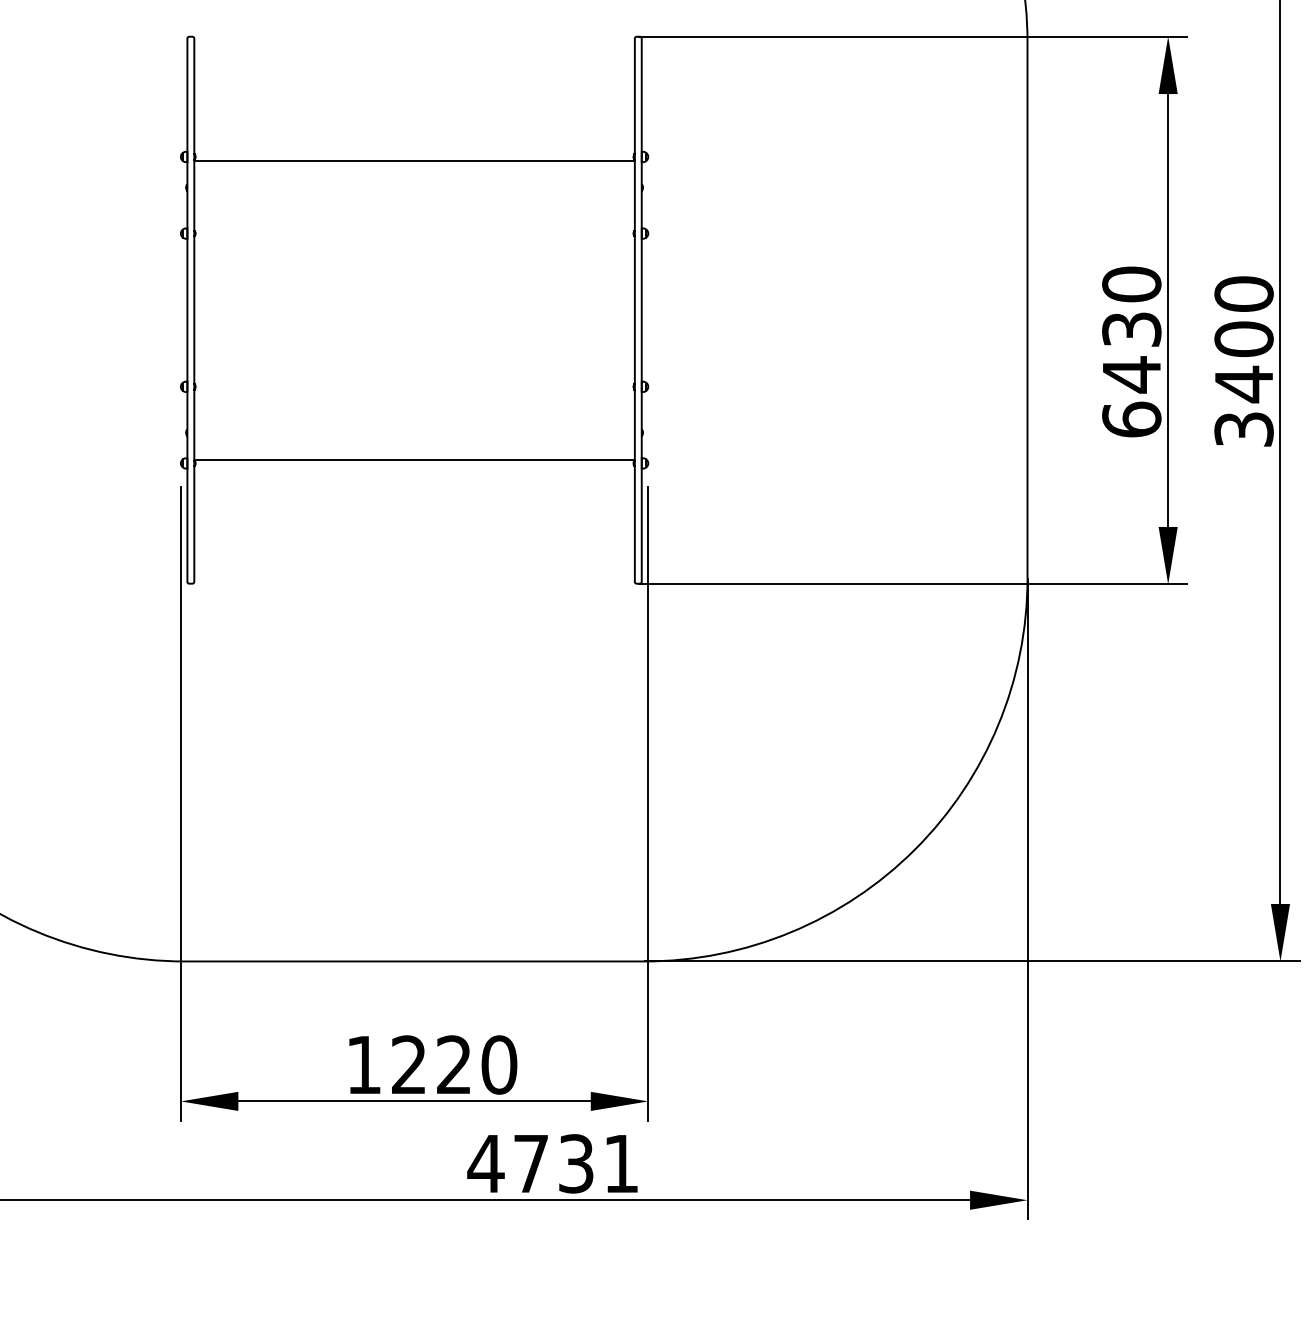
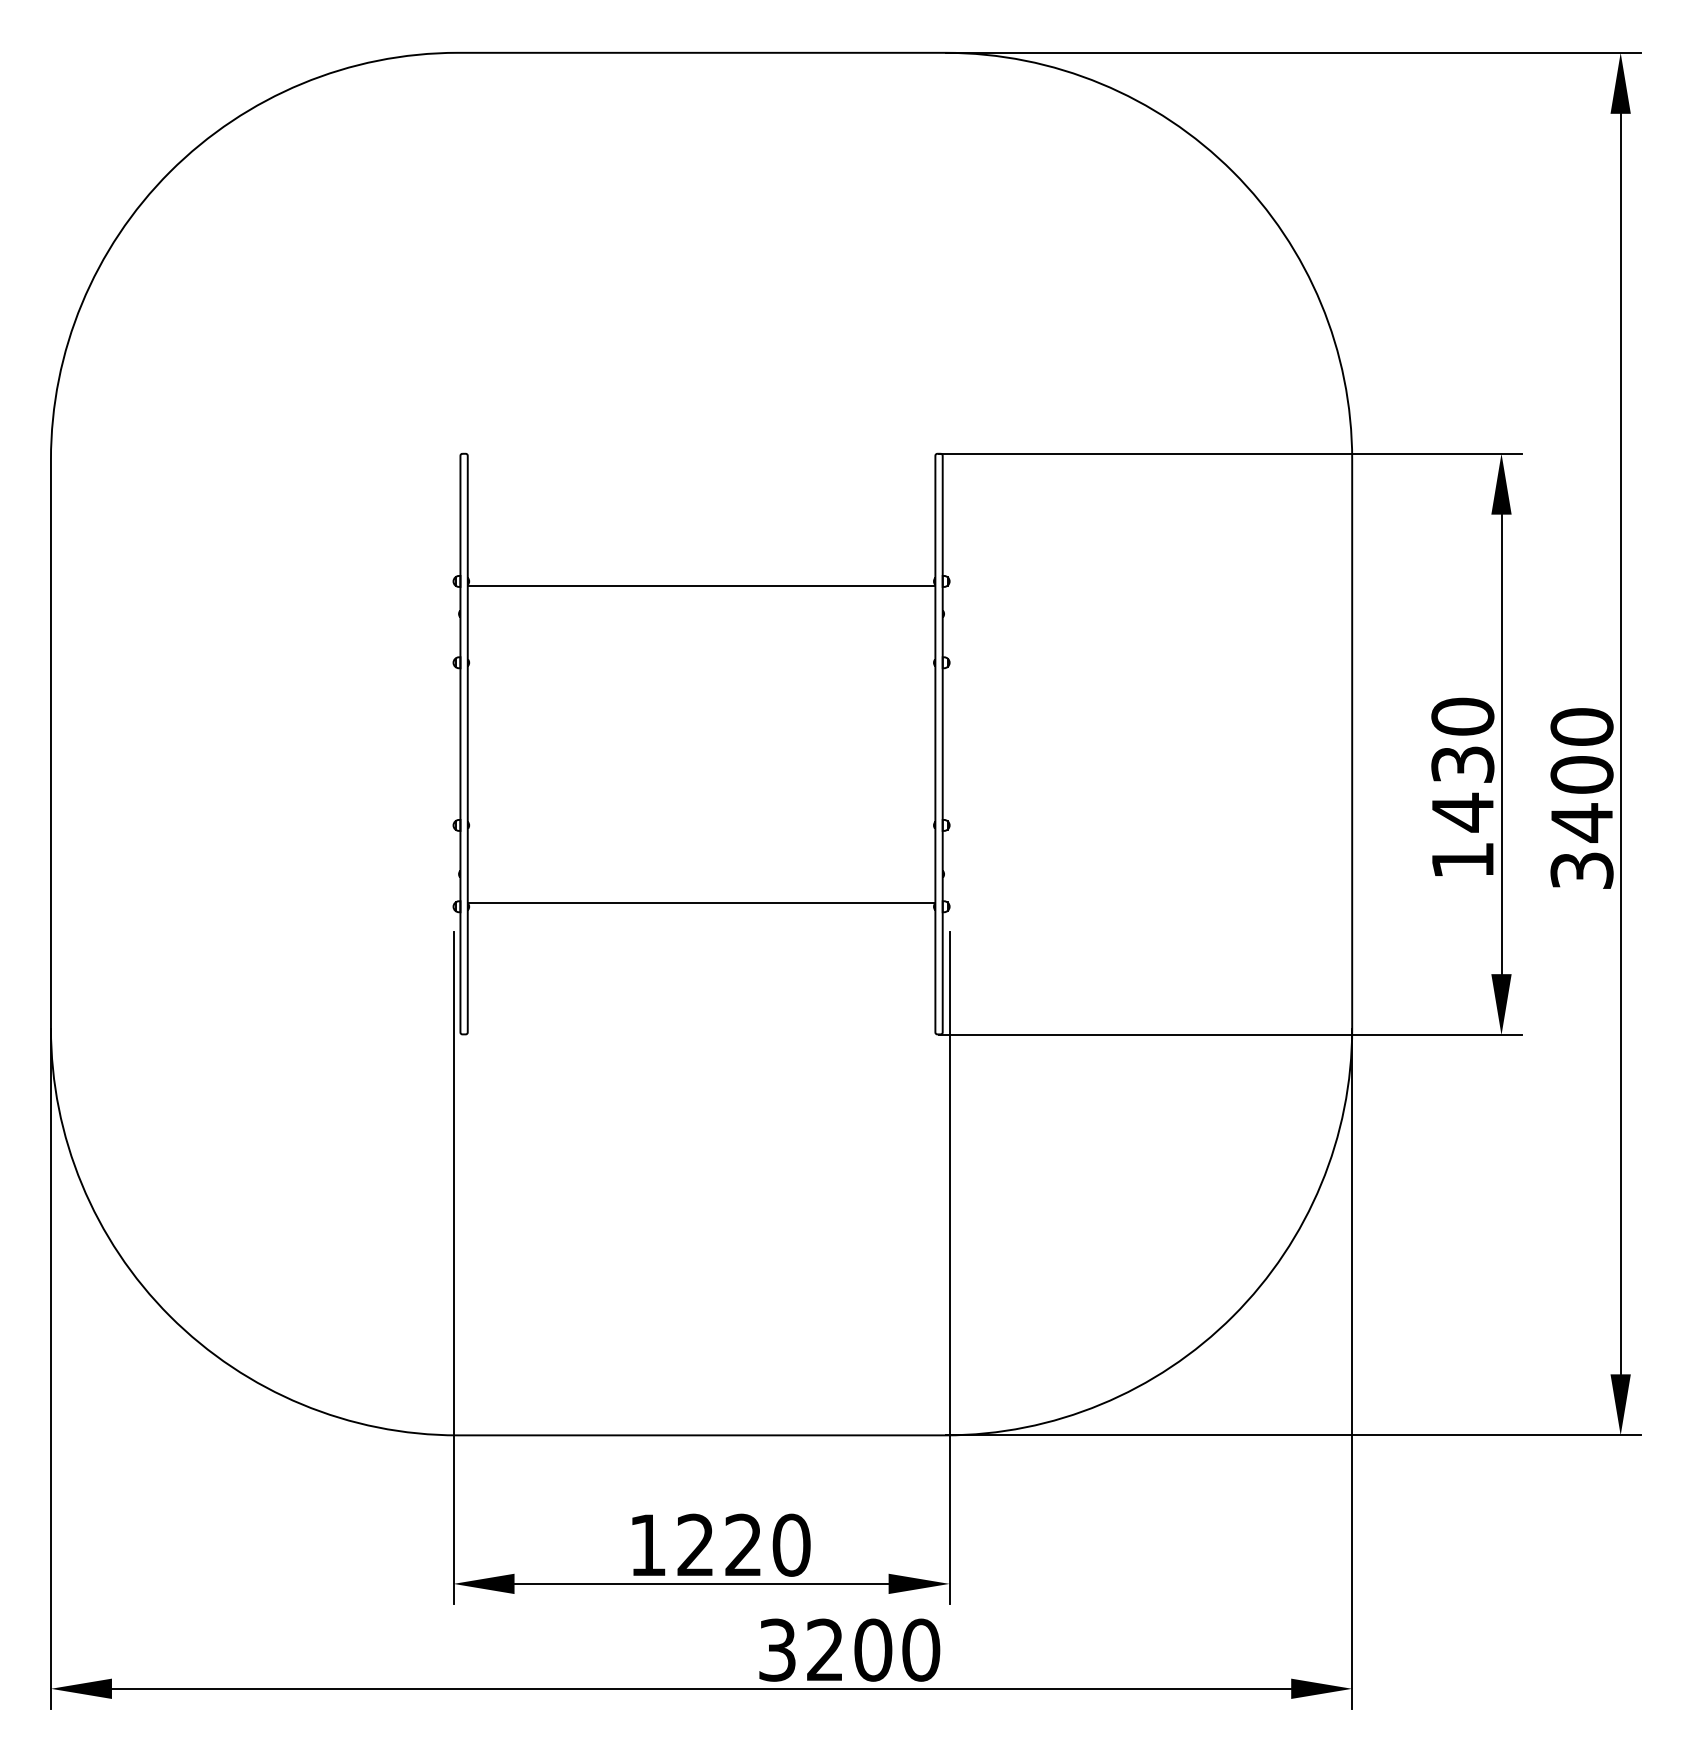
text: (1131, 418) -> (1462, 859), 6430 -> 1430
text: (552, 1163) -> (848, 1649), 4731 -> 3200

